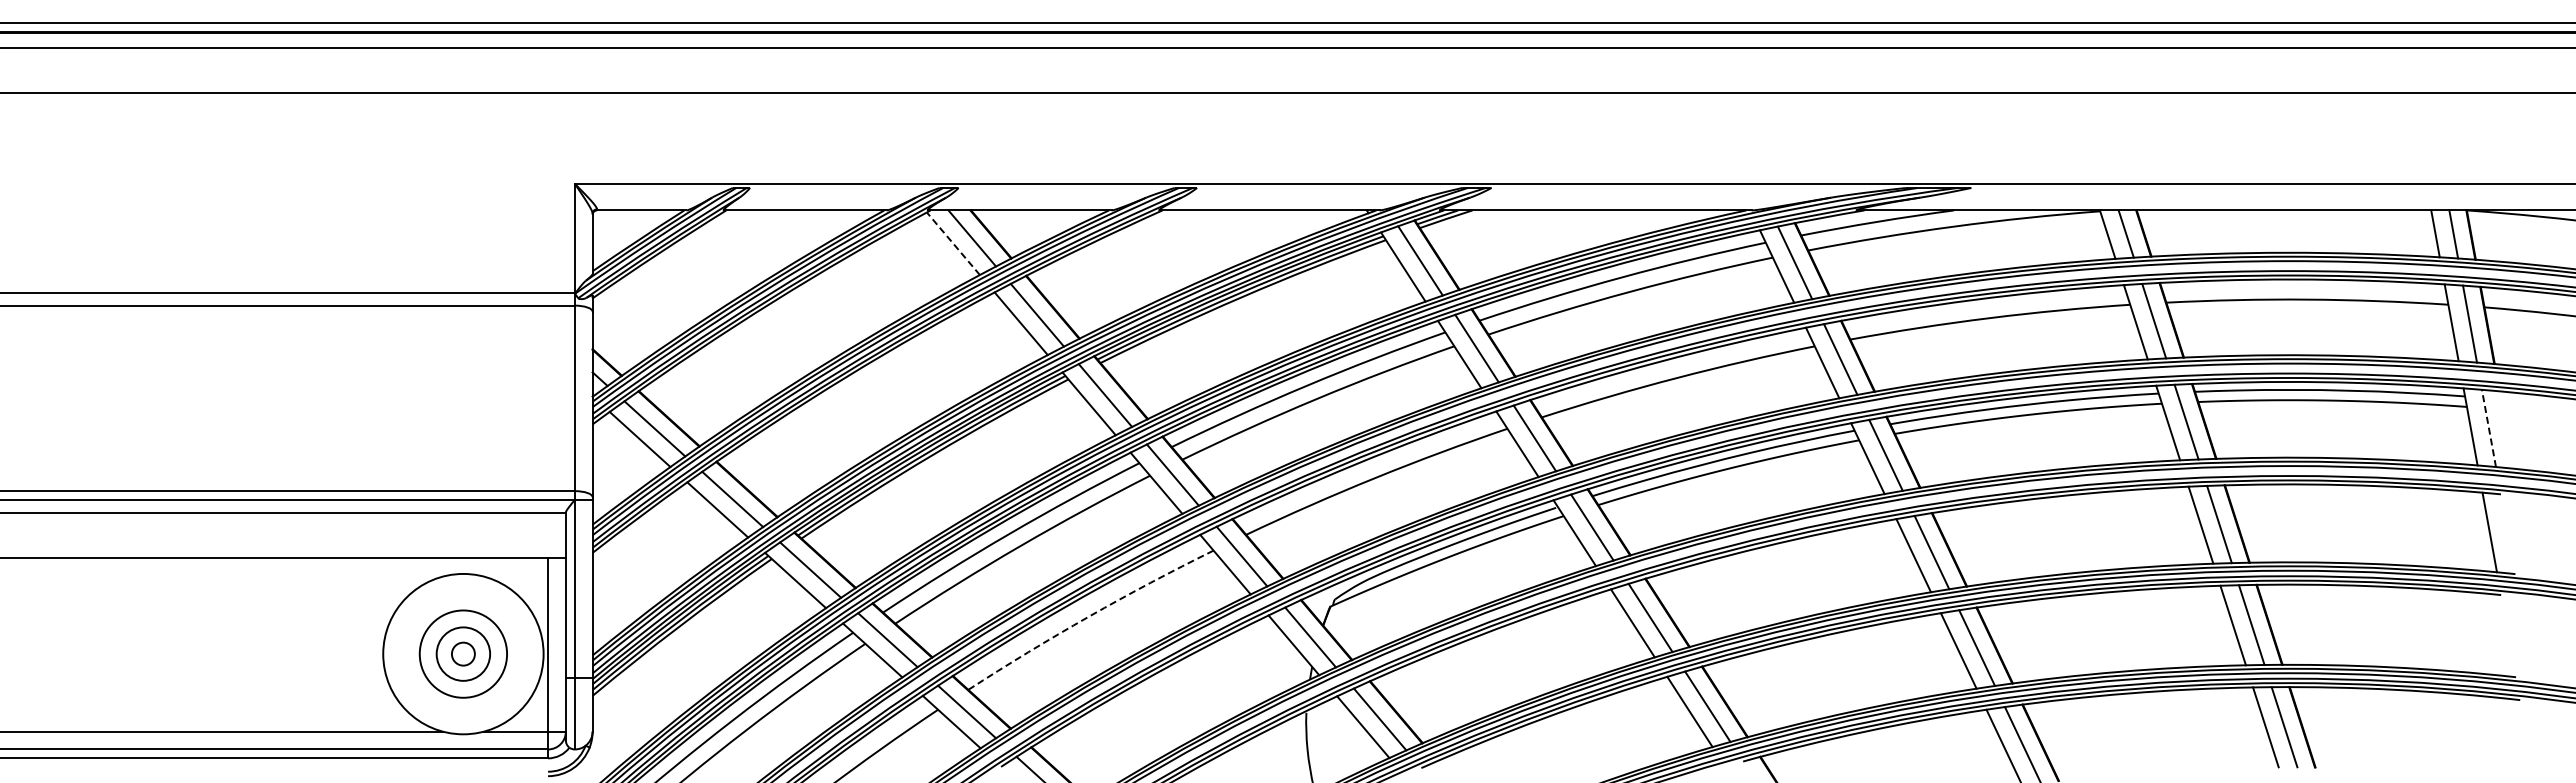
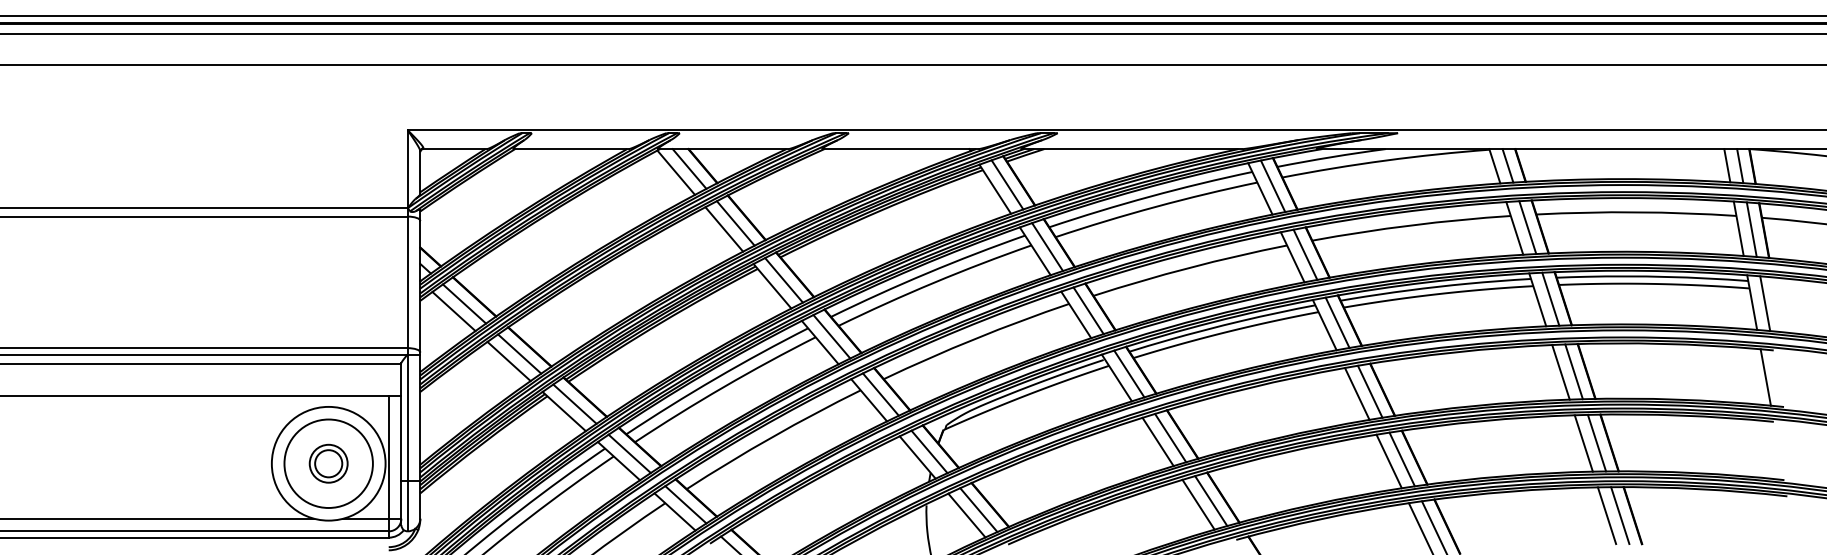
line: (953, 243) -> (676, 172), dashed -> solid
line: (2488, 427) -> (1764, 303), dashed -> solid
arc: (1089, 616) -> (772, 437), dashed -> solid
circle: (463, 653) -> (328, 463), size x1.43
circle: (463, 653) -> (328, 463), size x1.67

